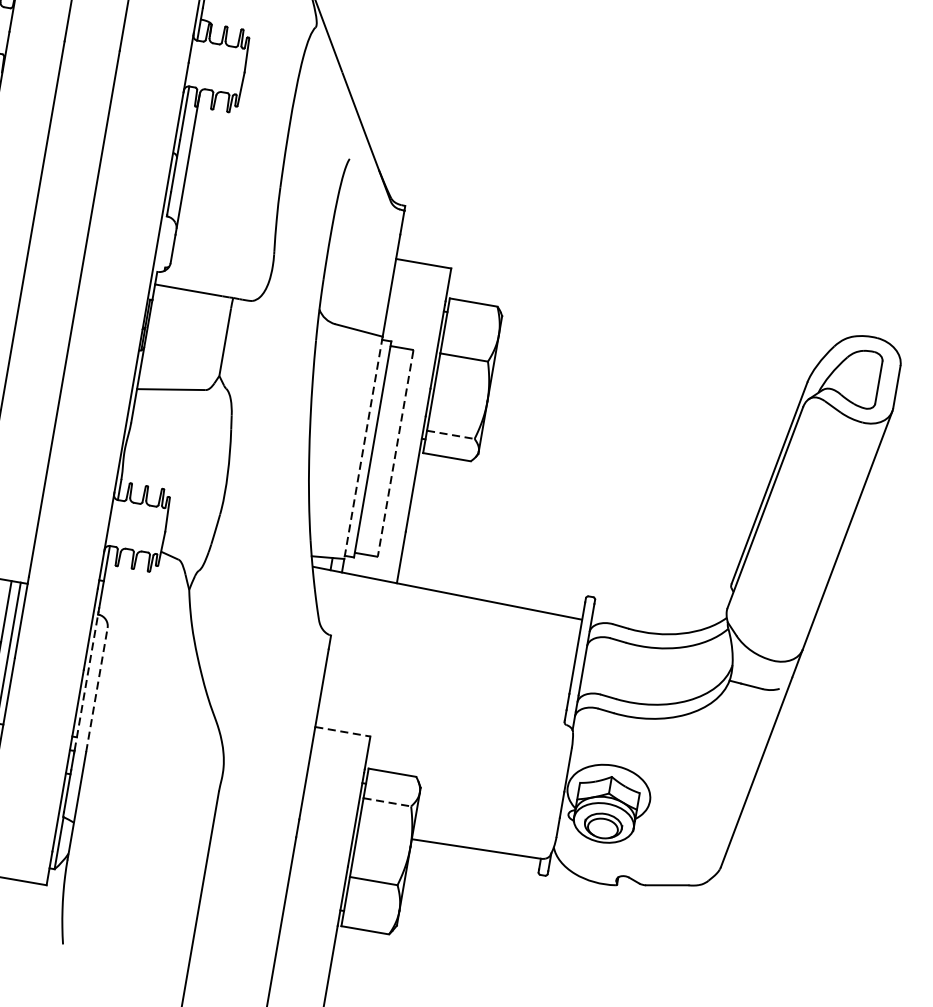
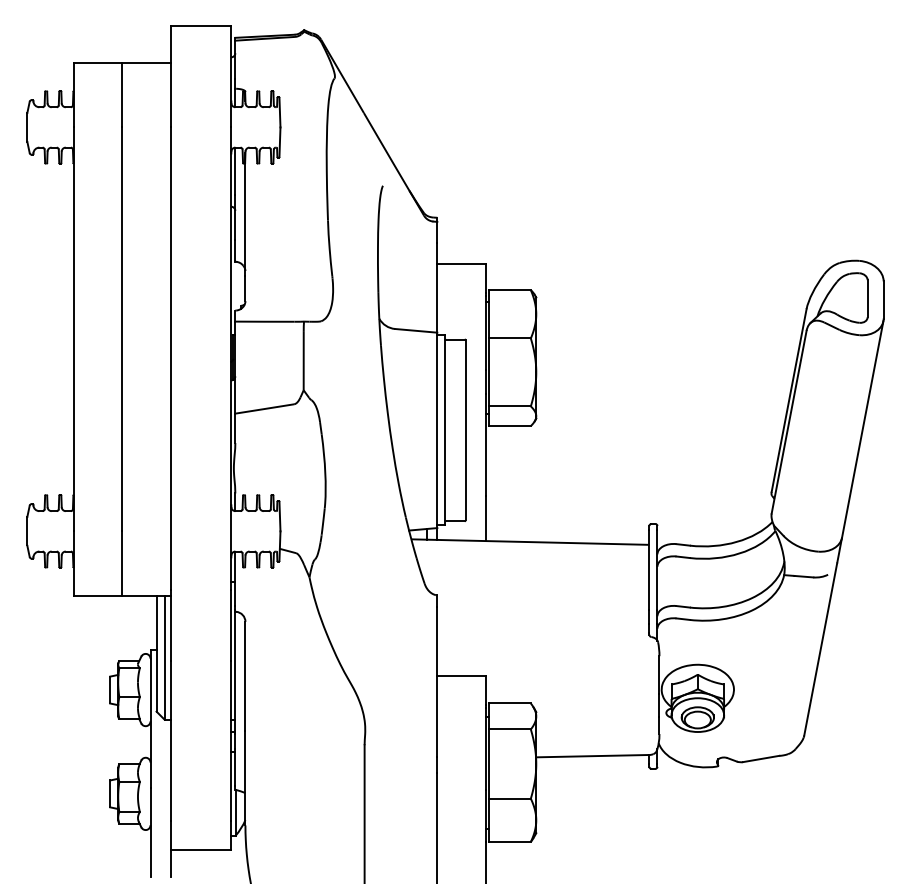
line: (450, 434) -> (509, 406), dashed -> solid
line: (363, 448) -> (437, 430), dashed -> solid
line: (395, 453) -> (465, 430), dashed -> solid
line: (86, 682) -> (235, 671), dashed -> solid
line: (96, 690) -> (245, 676), dashed -> solid
line: (343, 731) -> (462, 675), dashed -> solid
line: (386, 802) -> (509, 729), dashed -> solid

